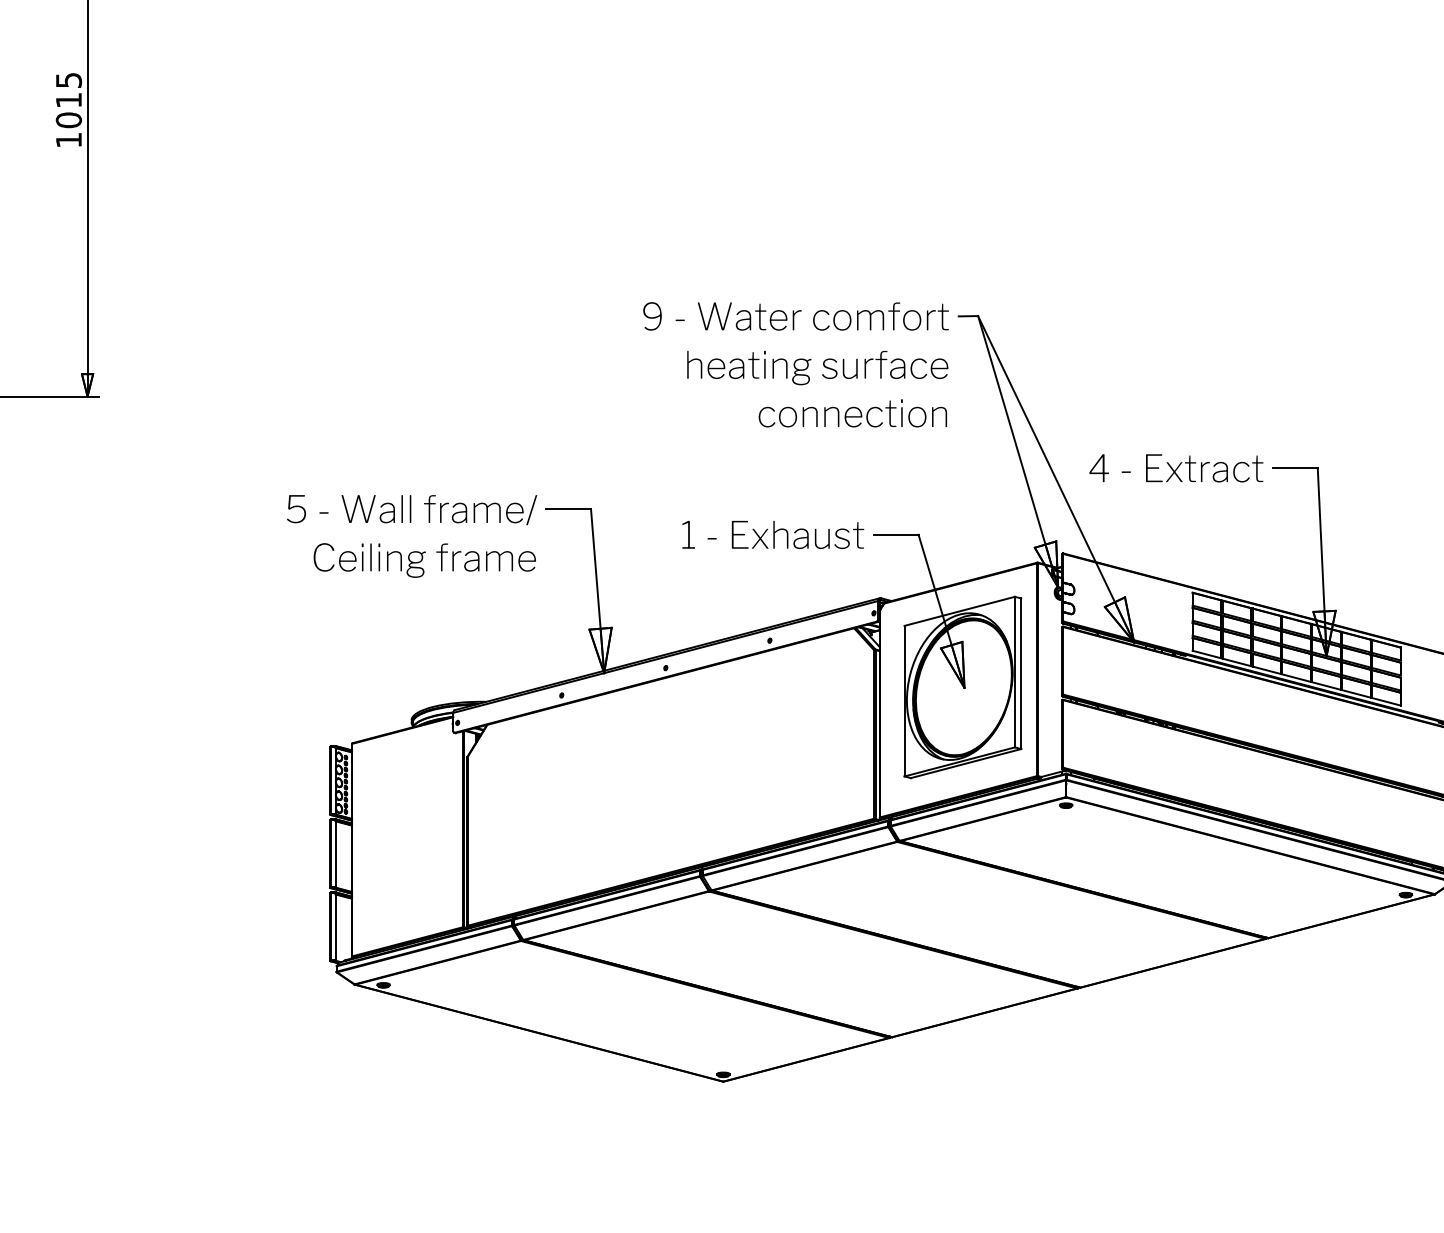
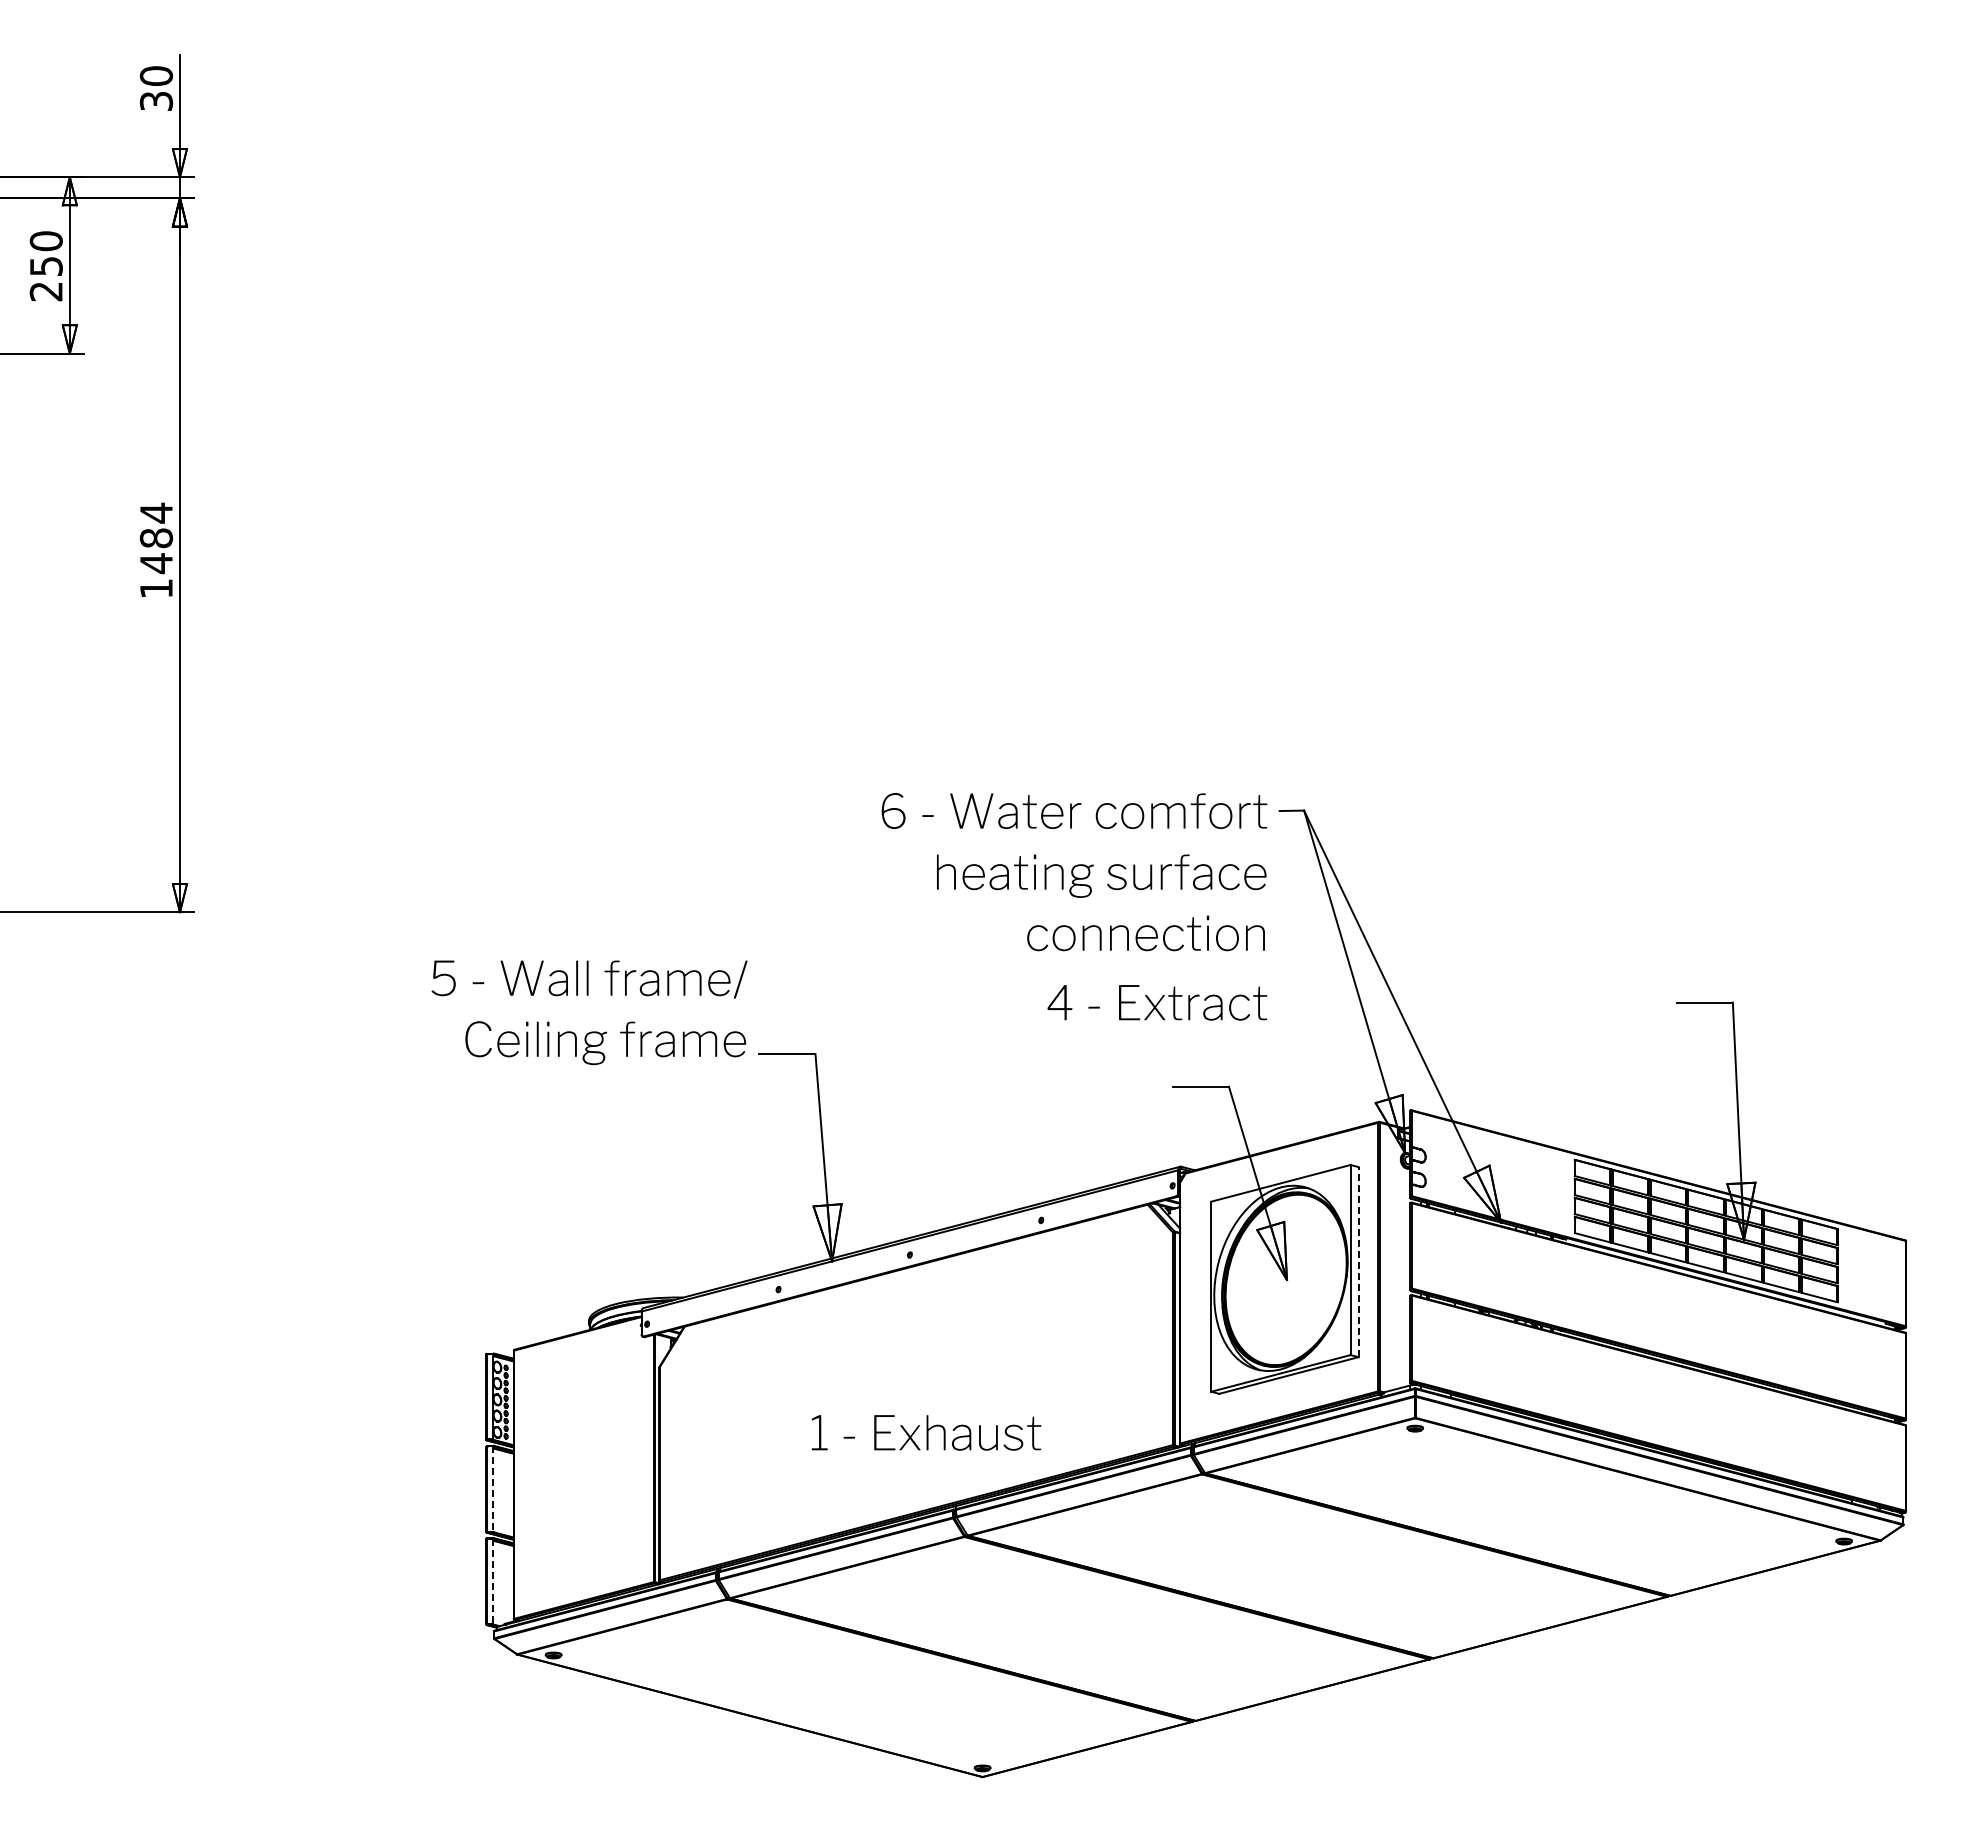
text: (68, 100) -> (156, 538), 1015 -> 1484
text: (652, 315) -> (893, 810), 9 -> 6
text: (1176, 468) -> (1157, 1002), moved
text: (773, 534) -> (926, 1432), moved
text: (411, 536) -> (589, 1012), moved
line: (1021, 673) -> (1358, 1261), solid -> dashed
line: (335, 853) -> (493, 1489), solid -> dashed
line: (335, 926) -> (493, 1581), solid -> dashed

